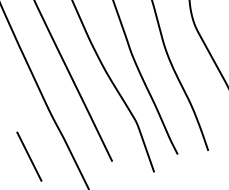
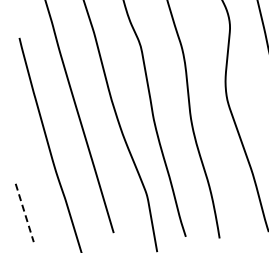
line: (29, 156) -> (24, 212), solid -> dashed

